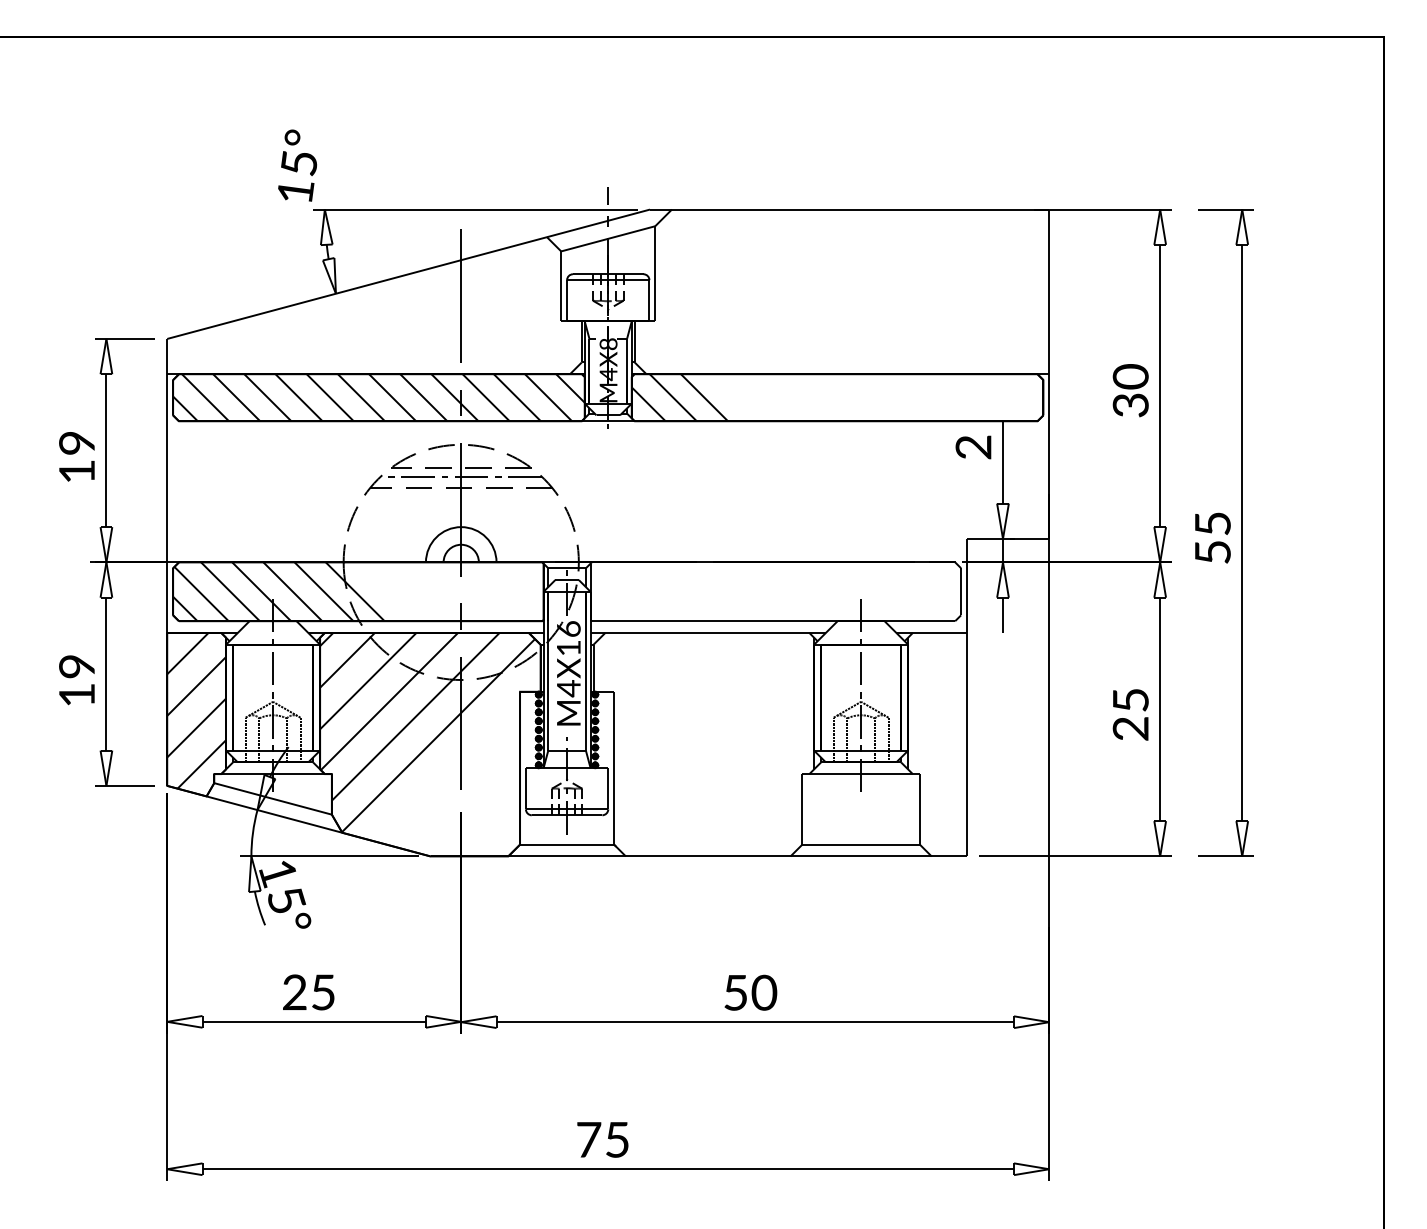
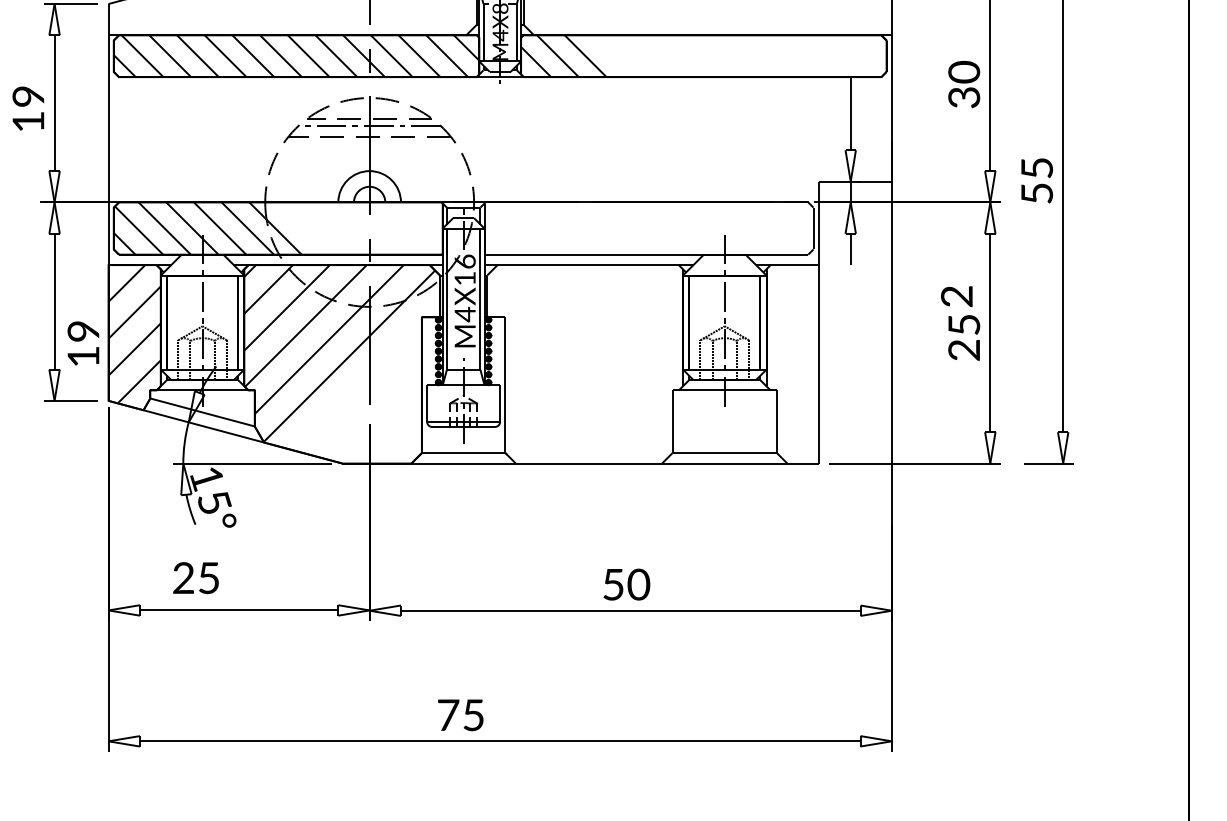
text: (1130, 390) -> (963, 84), moved
text: (973, 447) -> (956, 296), moved
text: (76, 680) -> (83, 343), moved
text: (308, 992) -> (195, 578), moved
text: (602, 1139) -> (460, 714), moved

